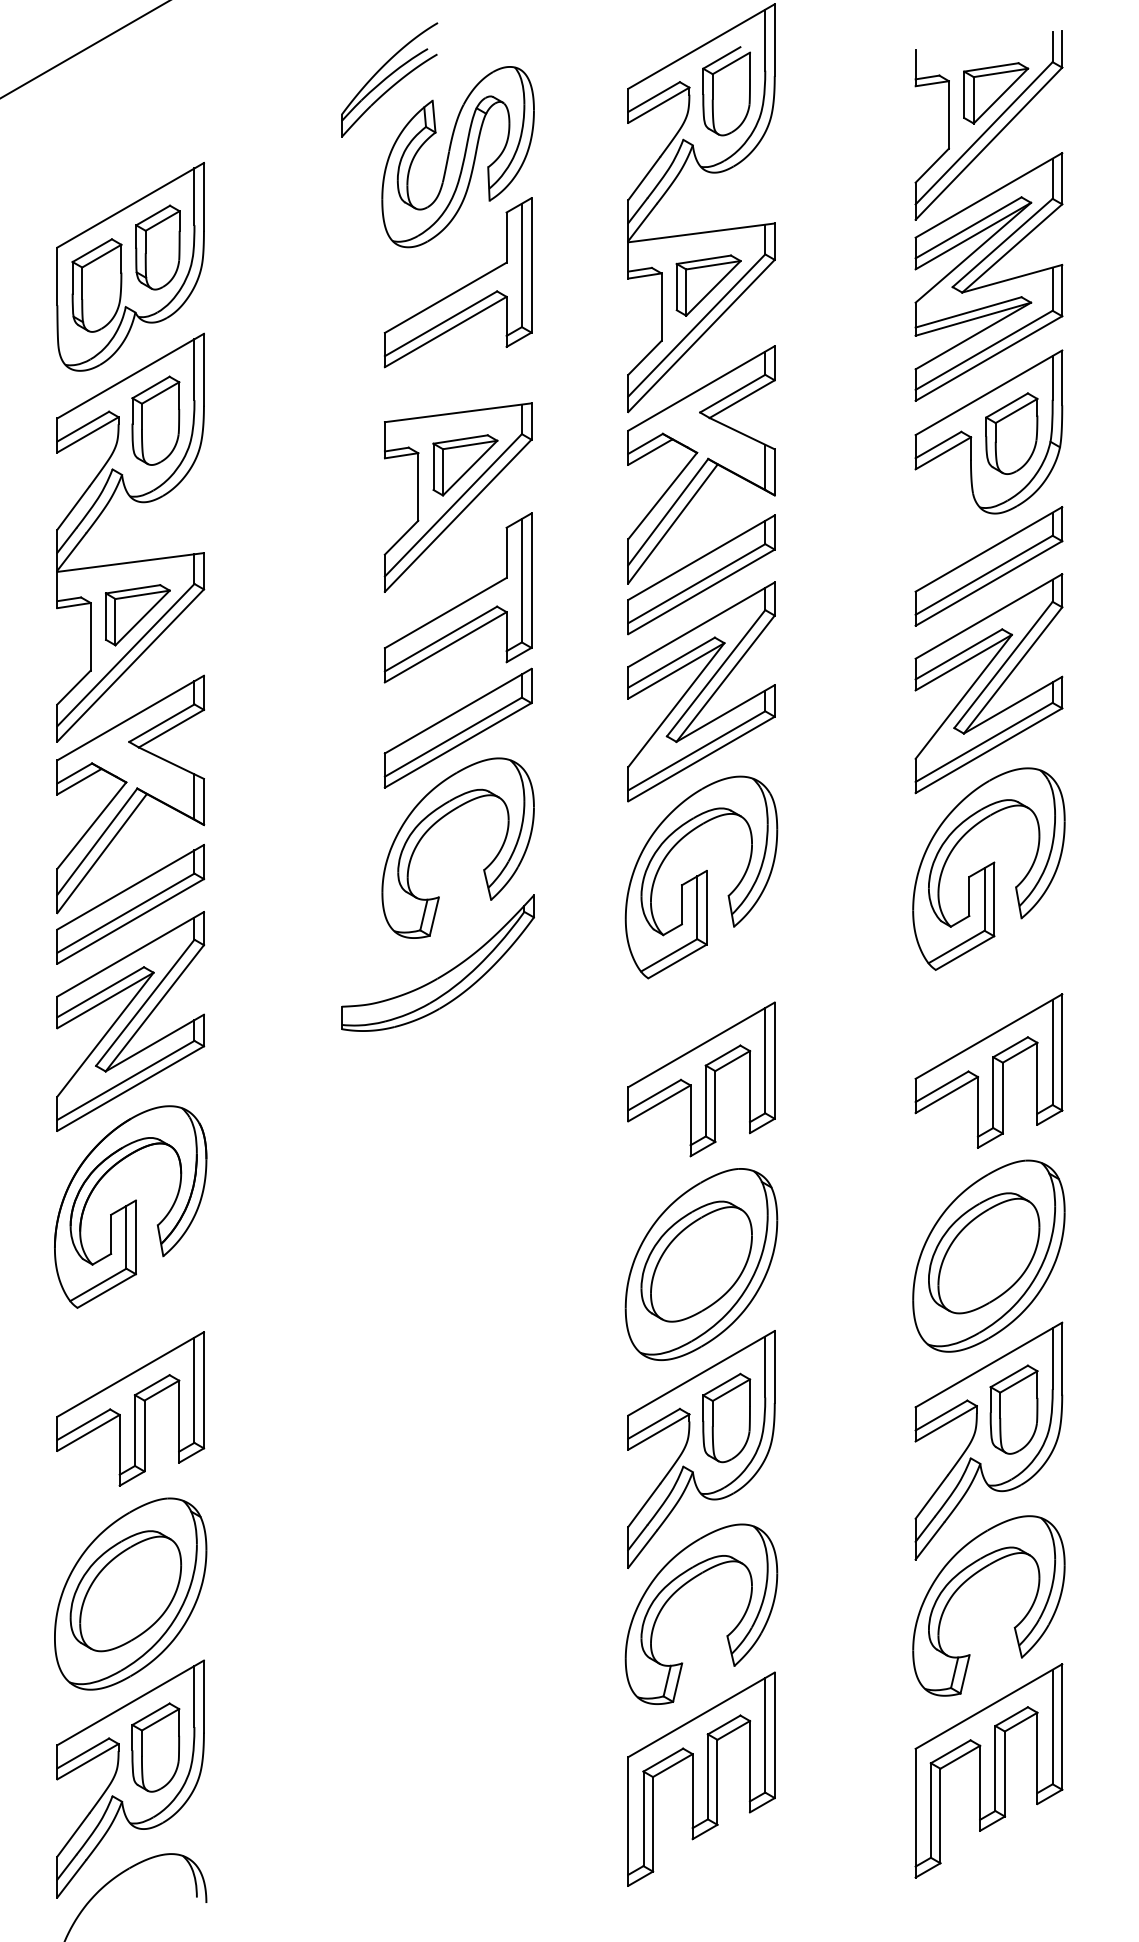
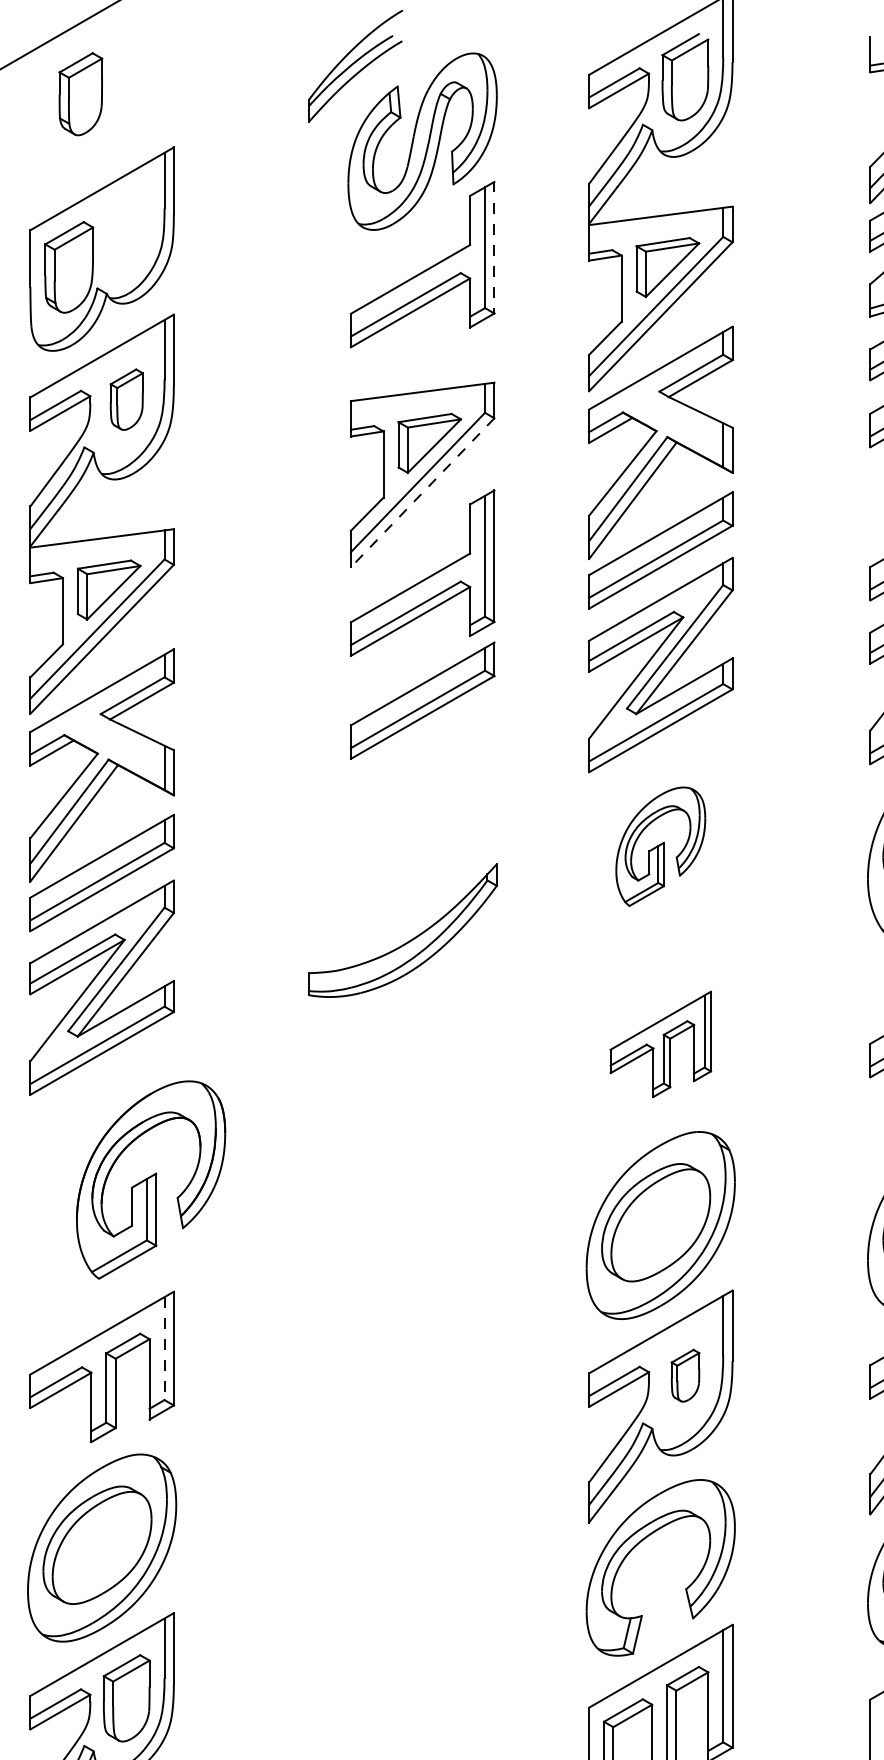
part: (157, 247) -> (80, 94), moved
line: (531, 265) -> (494, 247), solid -> dashed
part: (155, 420) -> (126, 399), size x0.7
line: (458, 515) -> (422, 492), solid -> dashed
part: (435, 824) -> (400, 794), removed
part: (701, 877) -> (660, 846), size x0.6
part: (701, 1079) -> (660, 1044), size x0.7
part: (130, 1206) -> (150, 1179), moved
line: (194, 1390) -> (164, 1348), solid -> dashed
part: (726, 1417) -> (685, 1375), size x0.6

